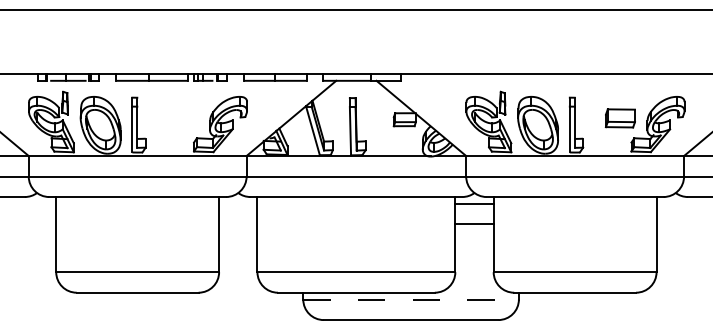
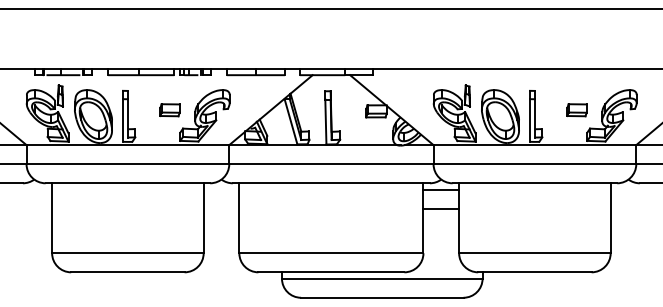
part: (182, 118) -> (169, 110), added
part: (619, 118) -> (576, 110), size x0.71
line: (411, 299) -> (382, 278), dashed -> solid

